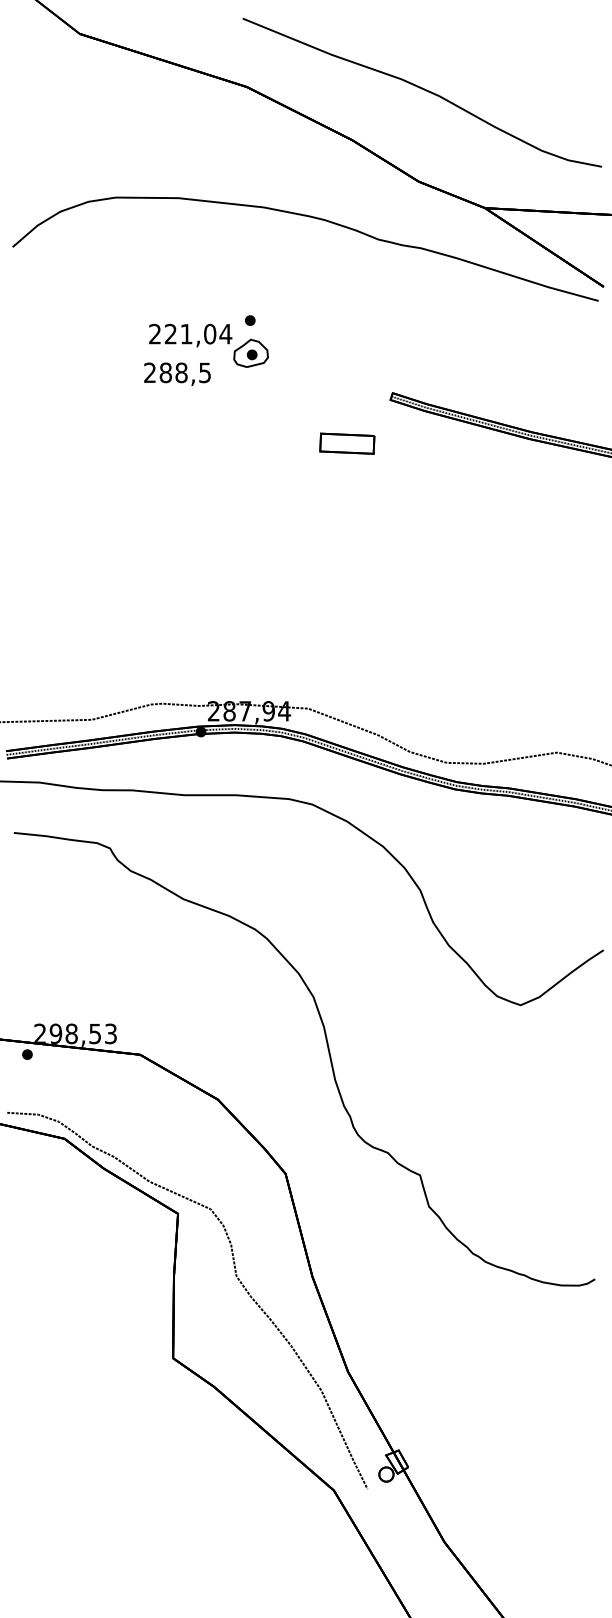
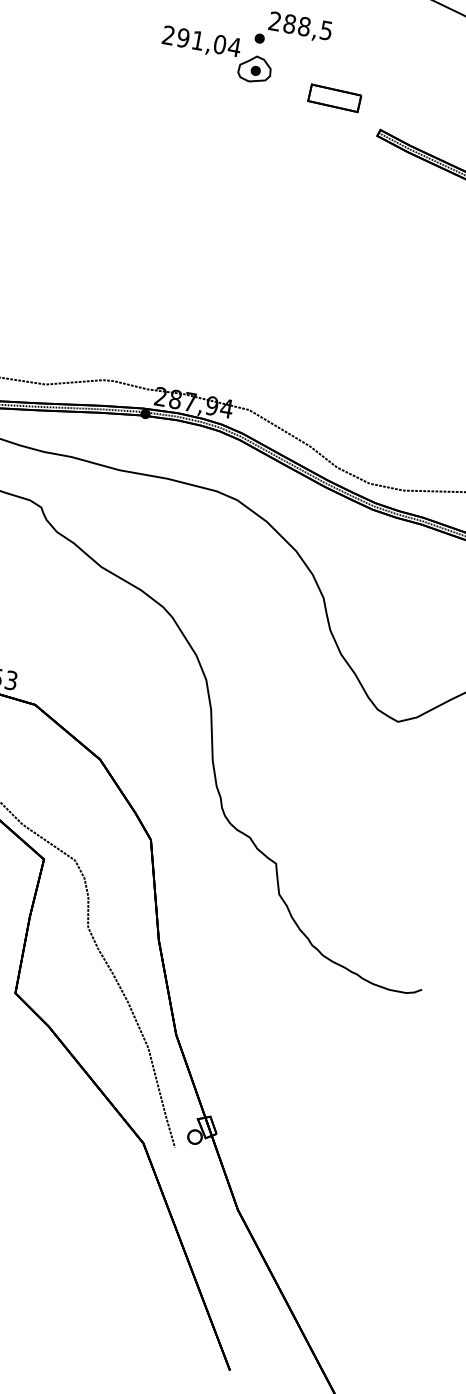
text: (170, 334) -> (183, 38), 221,04 -> 291,04
text: (177, 373) -> (300, 26), moved
part: (347, 443) -> (334, 98), moved

